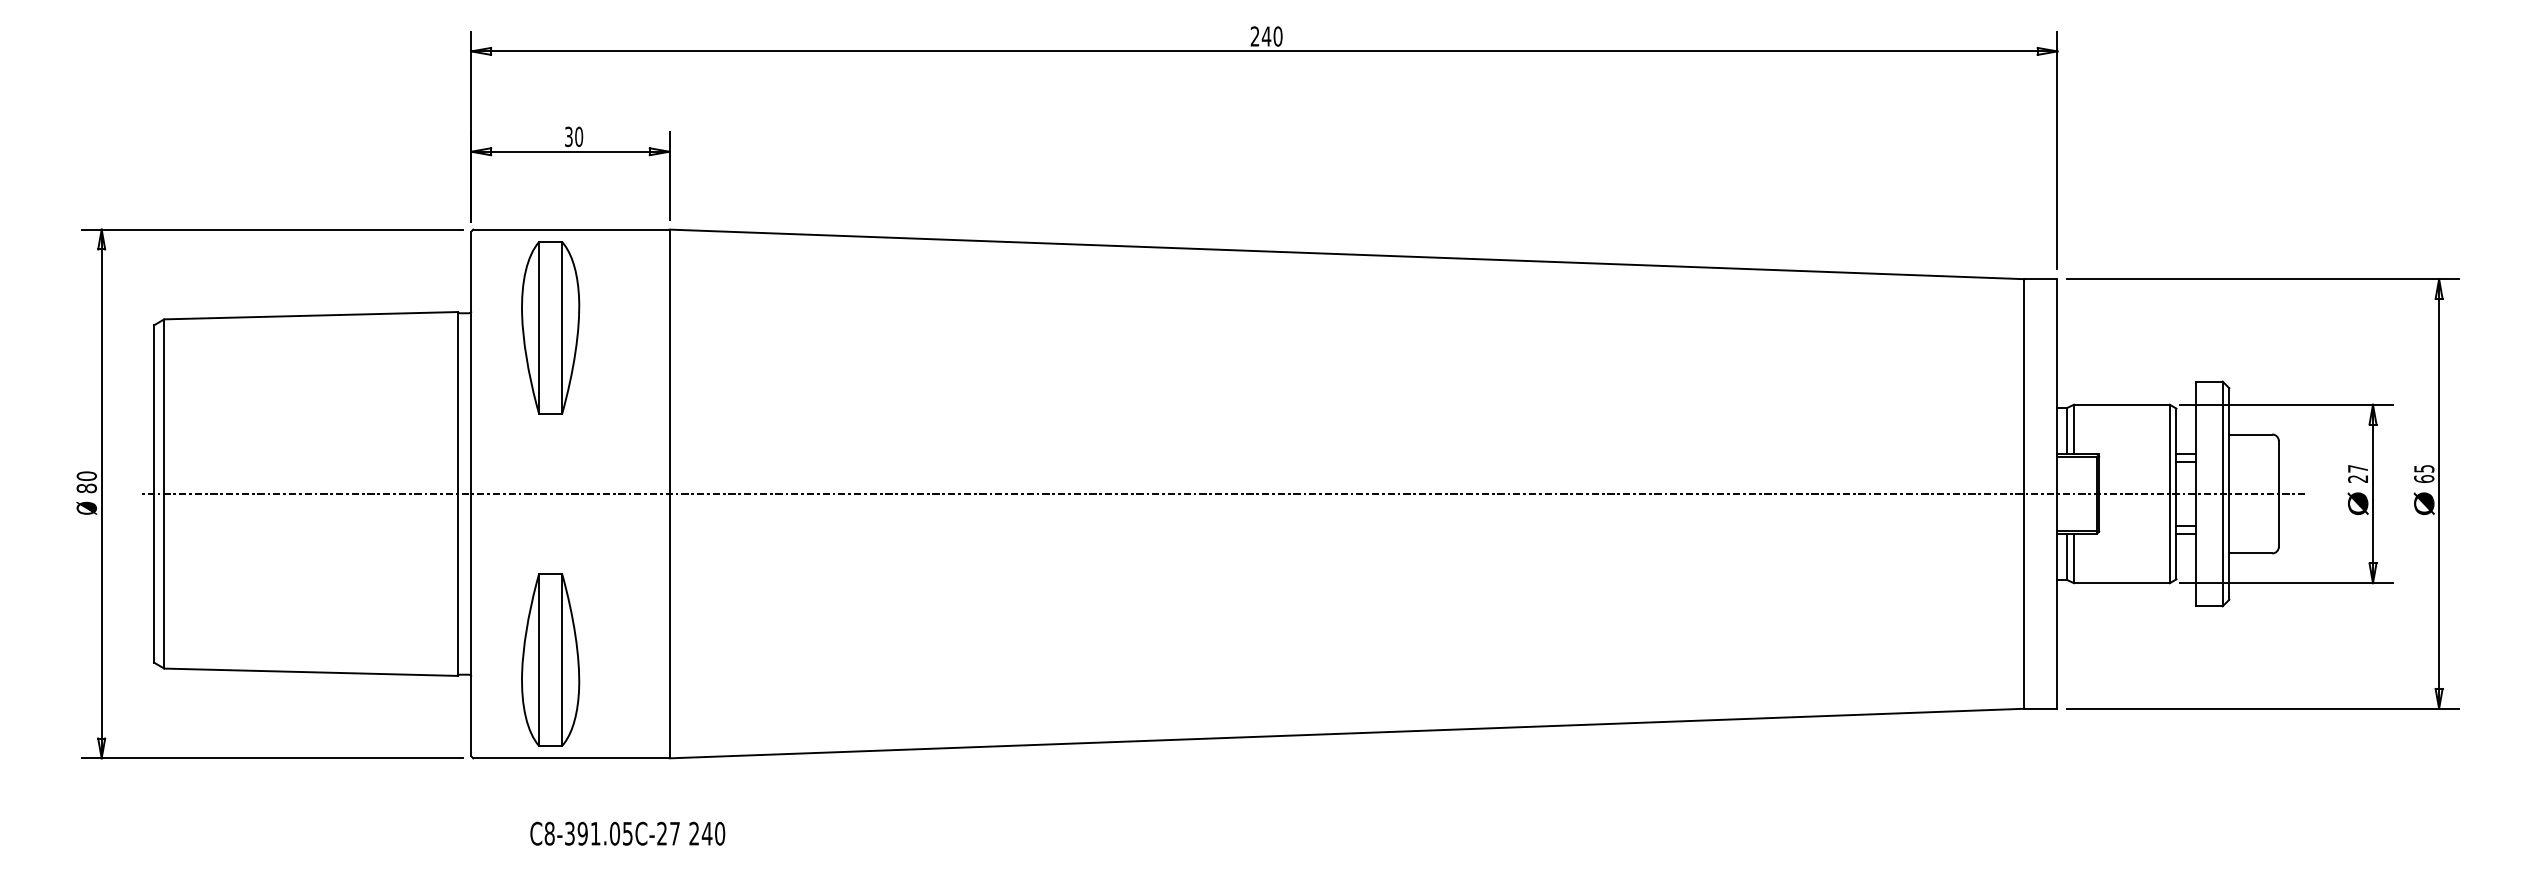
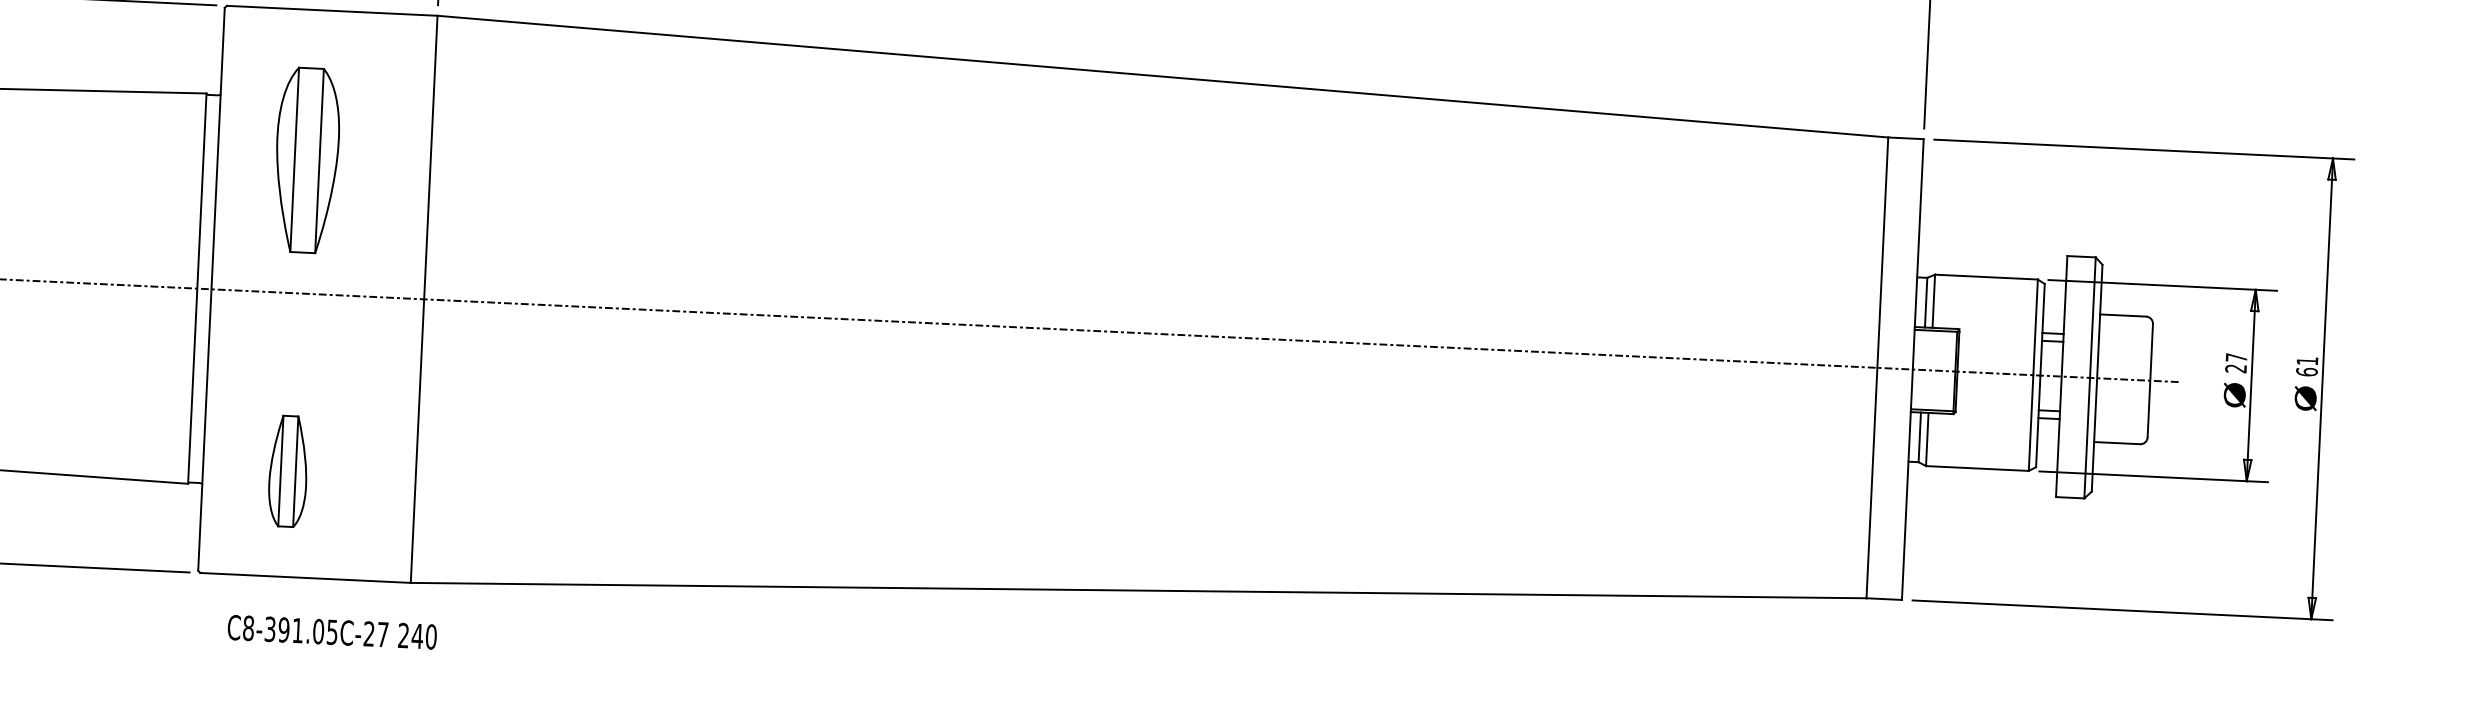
part: (550, 327) -> (307, 160), moved
text: (2424, 468) -> (2307, 360), 65 -> 61
part: (550, 659) -> (288, 470), size x0.6
text: (627, 833) -> (332, 632), moved

